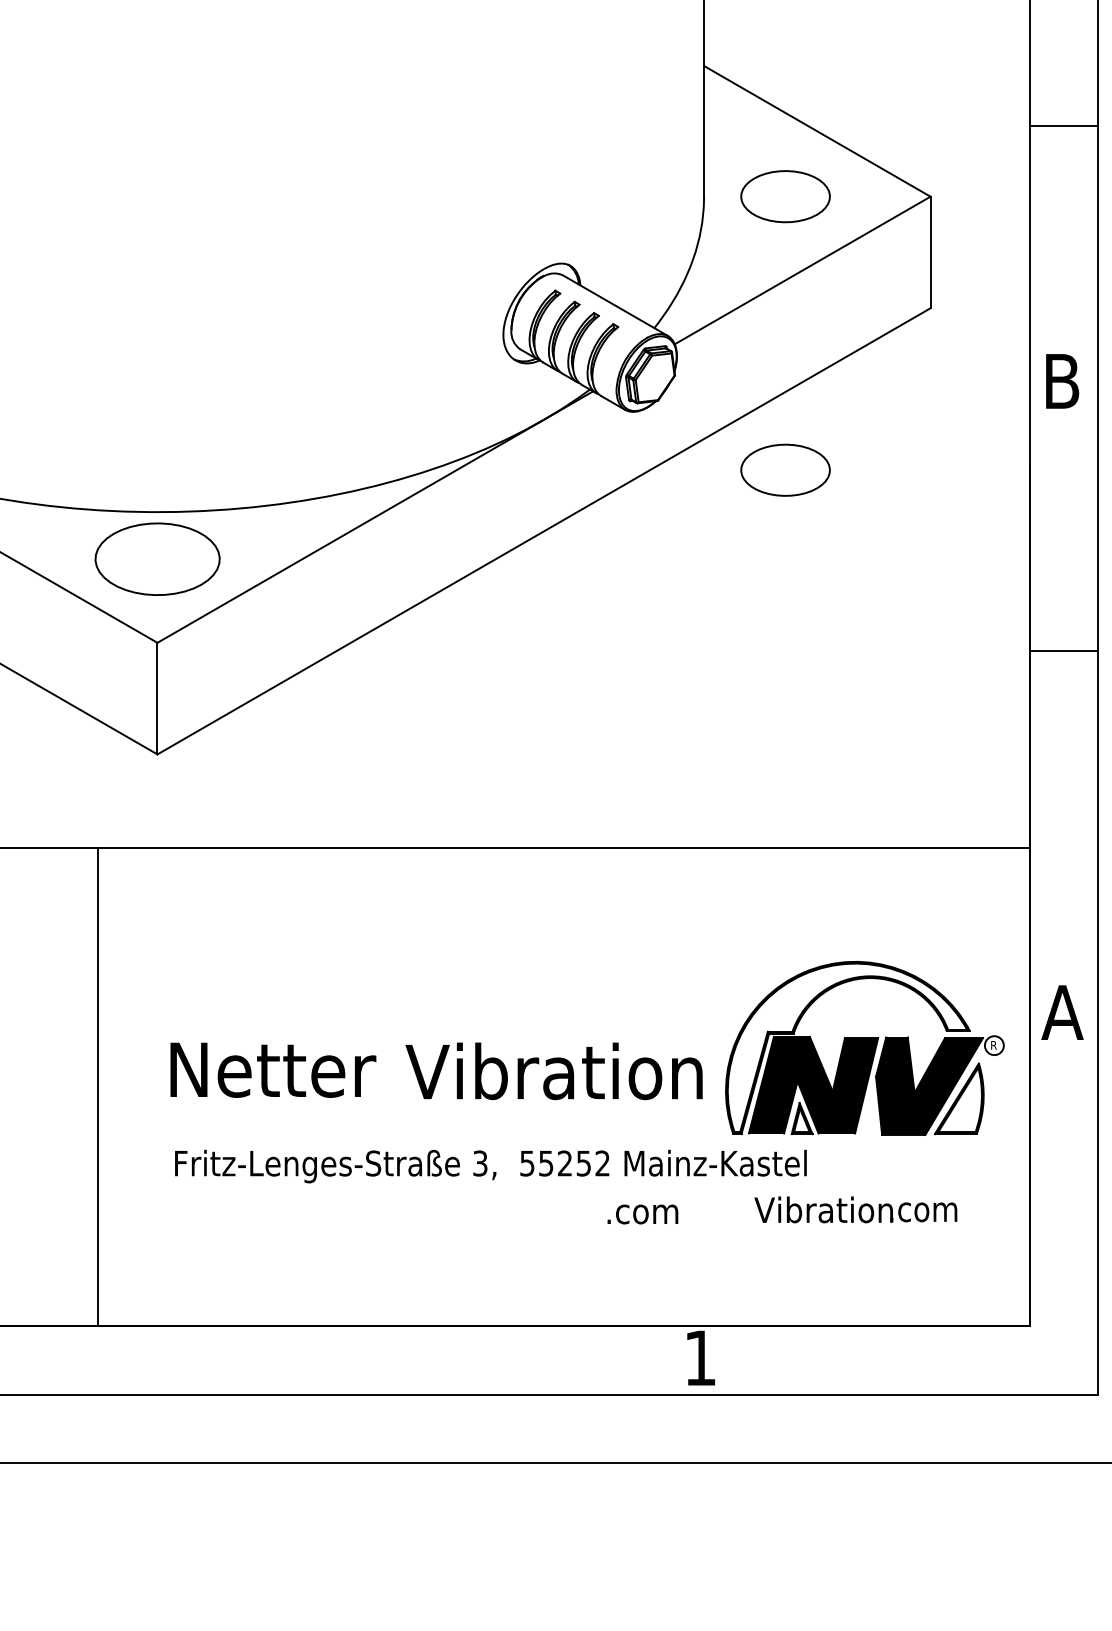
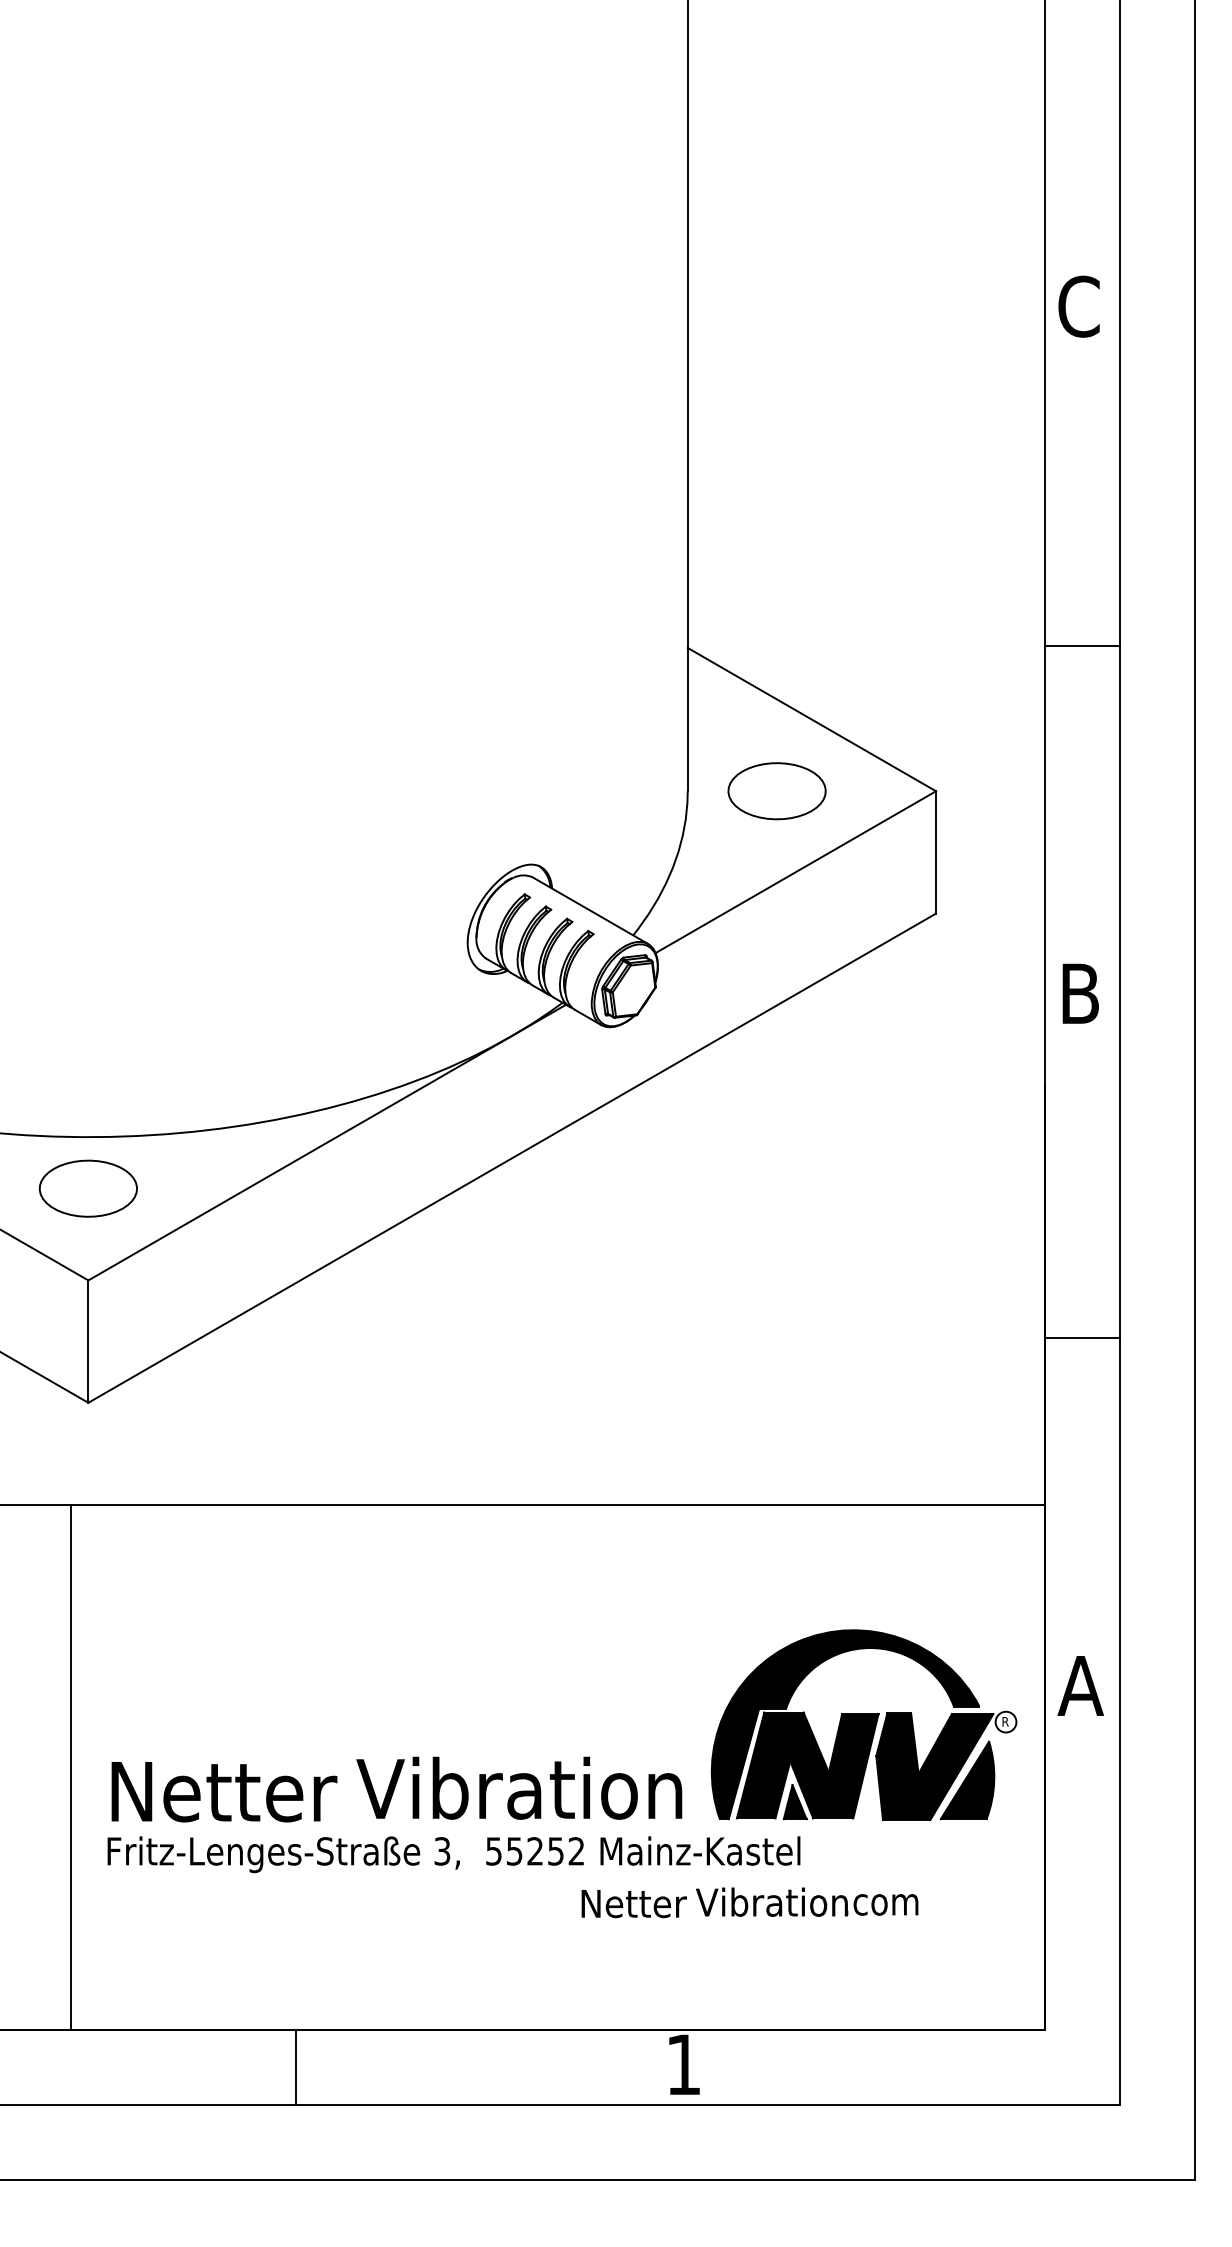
line: (1064, 125) -> (1082, 646), moved
part: (785, 470) -> (776, 1091), removed
part: (156, 558) -> (87, 1188), size x0.71
line: (1064, 650) -> (1082, 1337), moved
fill: (847, 1047) -> (844, 1724), added
text: (273, 1070) -> (224, 1792), moved
text: (554, 1070) -> (519, 1787), moved
line: (98, 1087) -> (71, 1767), moved
fill: (960, 1099) -> (968, 1781), added
fill: (801, 1120) -> (794, 1804), added
text: (856, 1209) -> (807, 1901), moved
text: (654, 1211) -> (633, 1904), .com -> Netter
line: (347, 1359) -> (296, 2066), added

